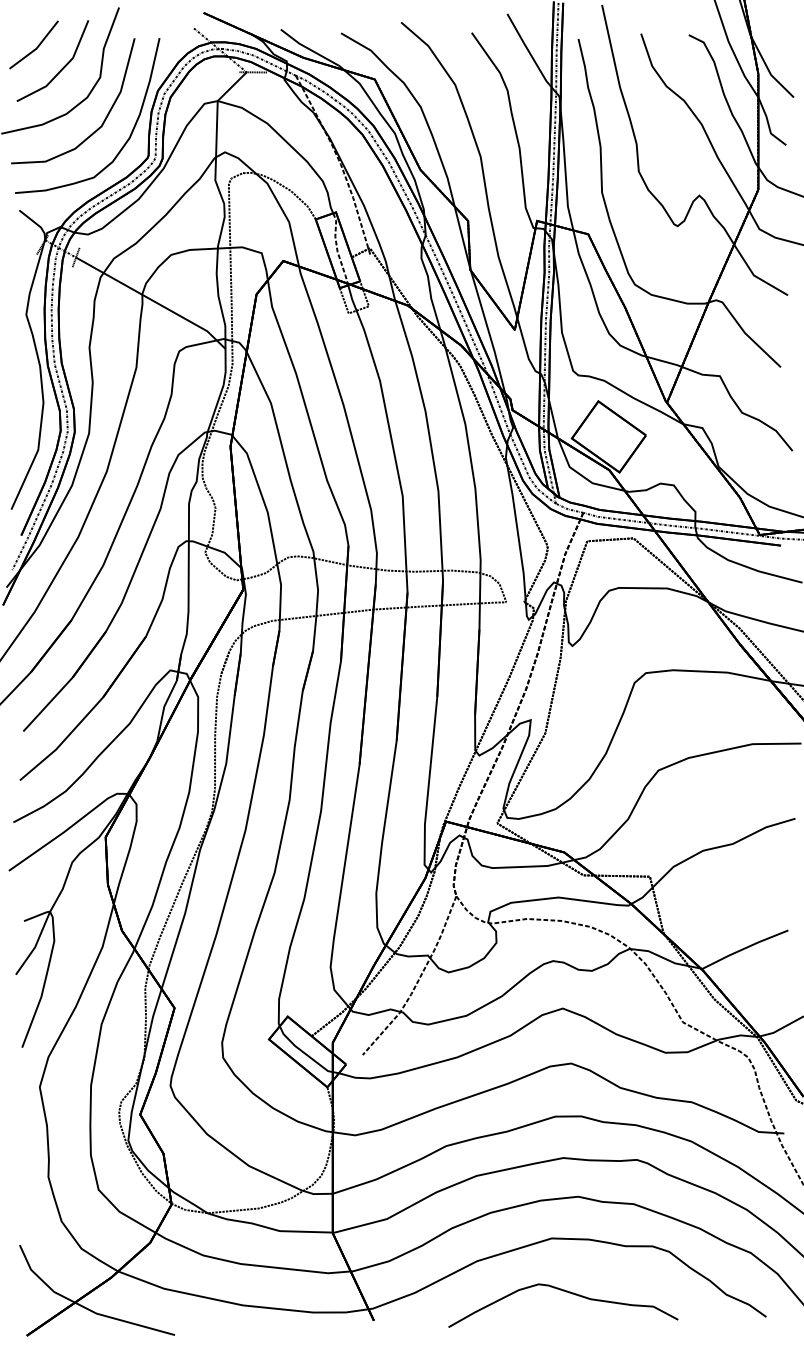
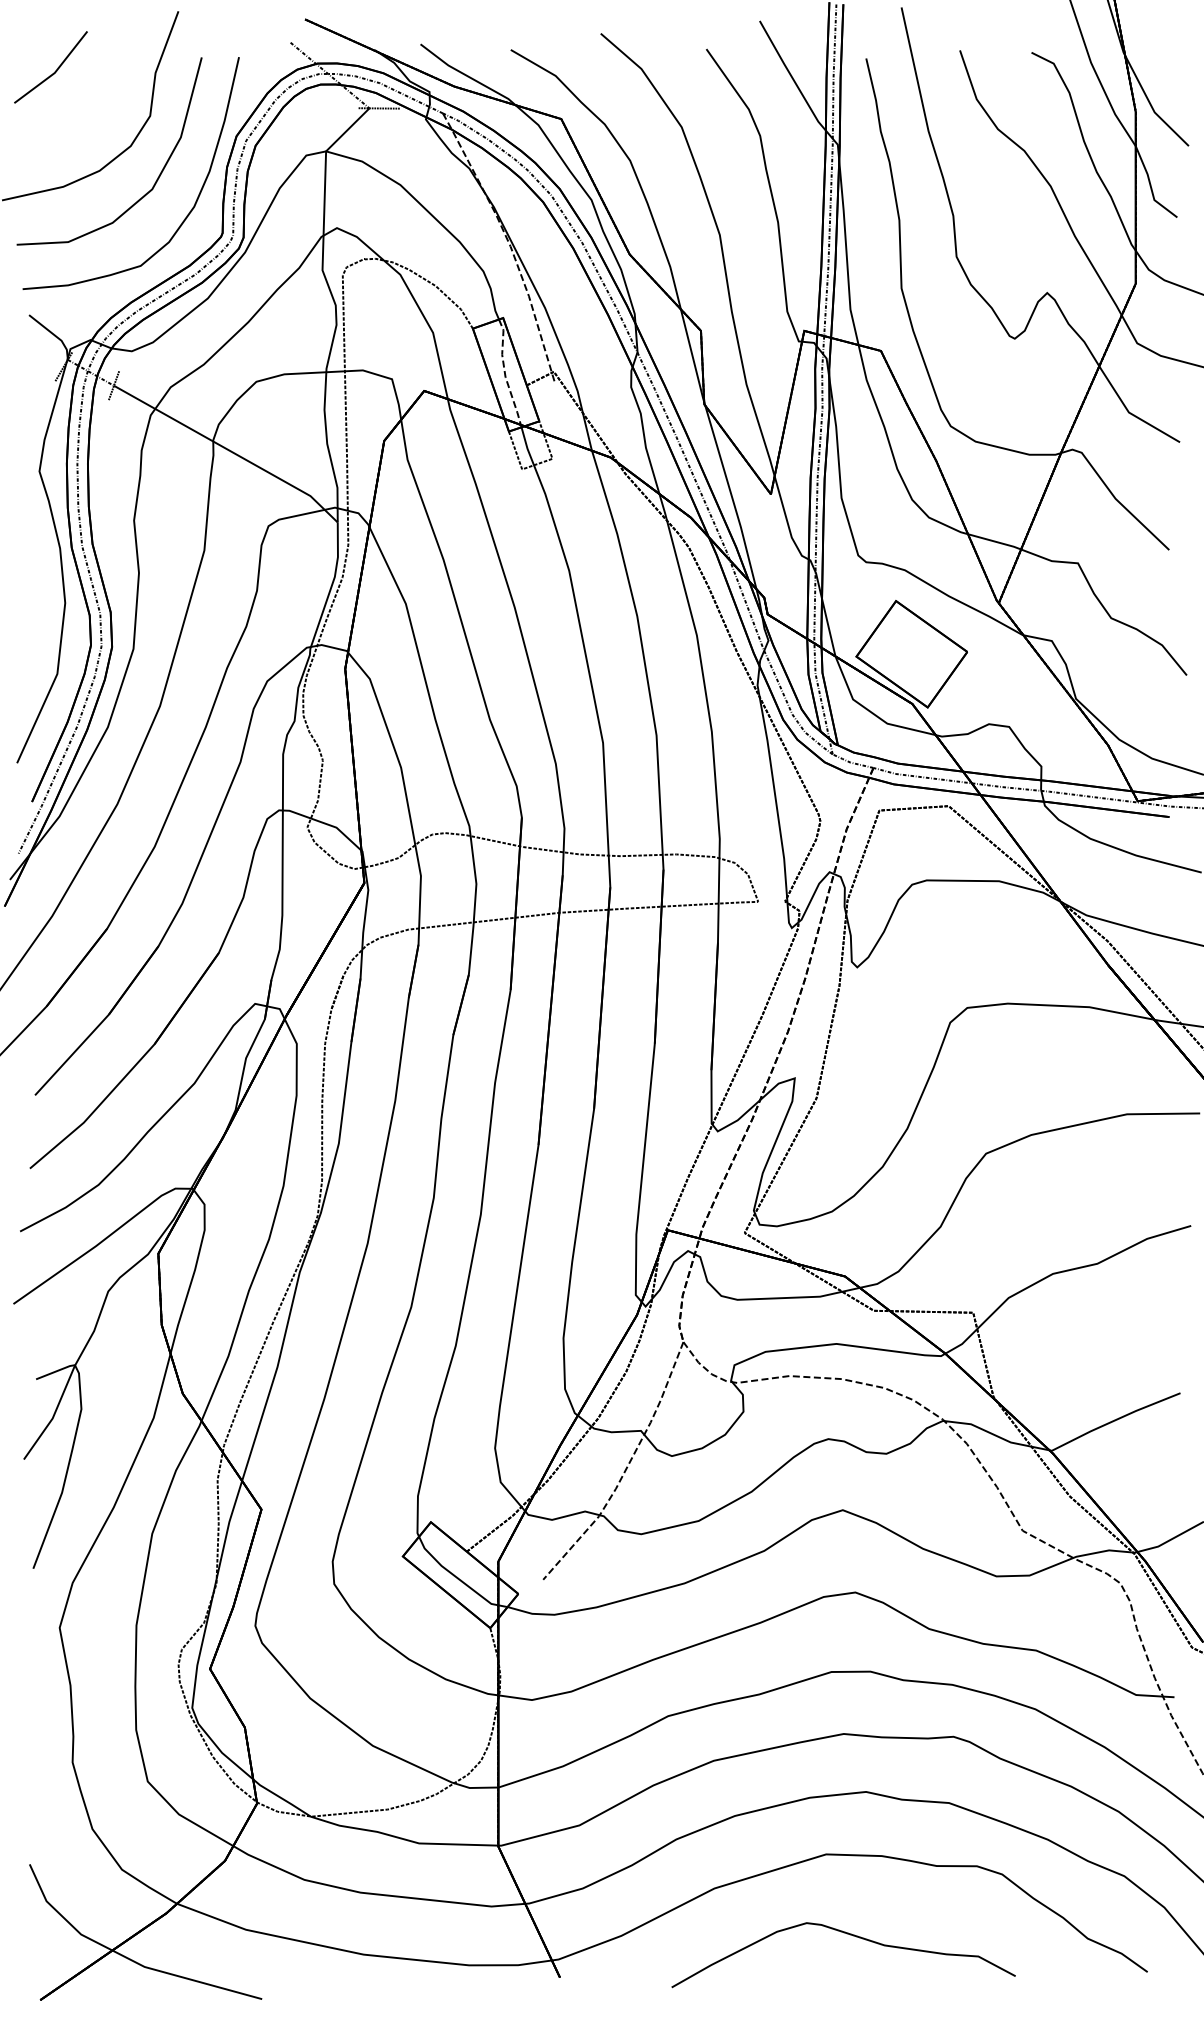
line: (61, 68) -> (92, 102), removed

